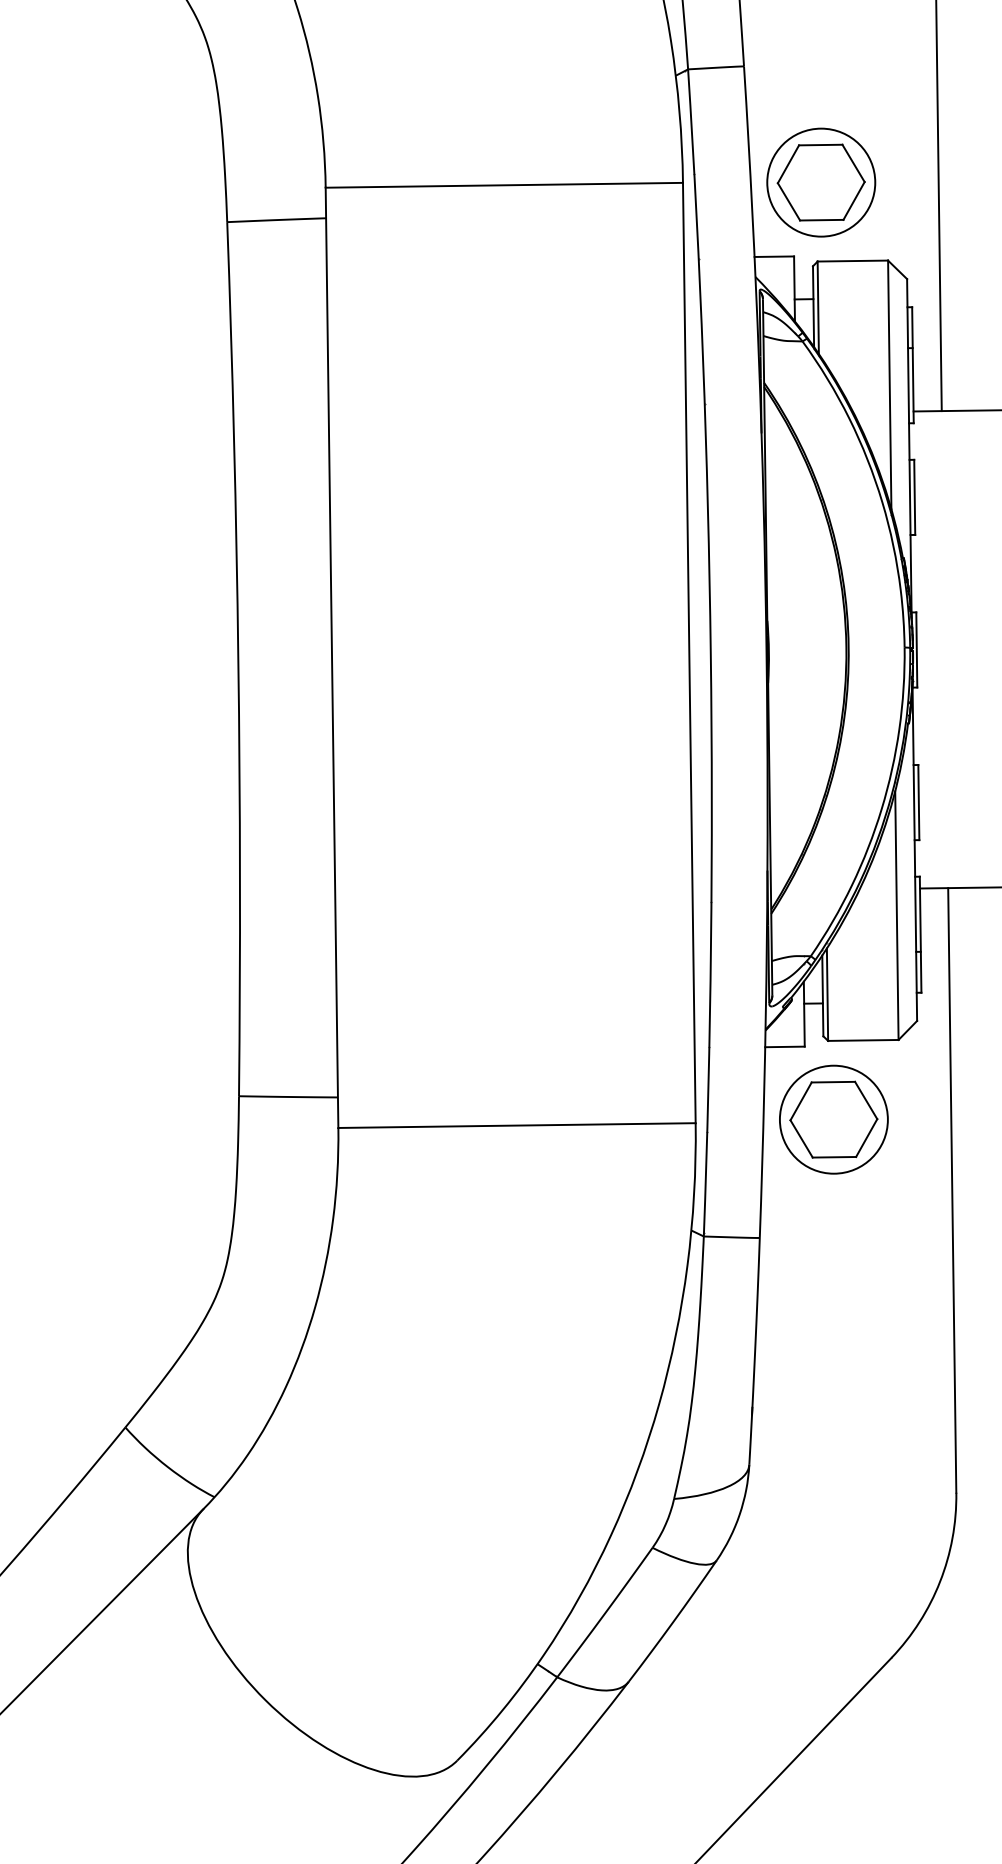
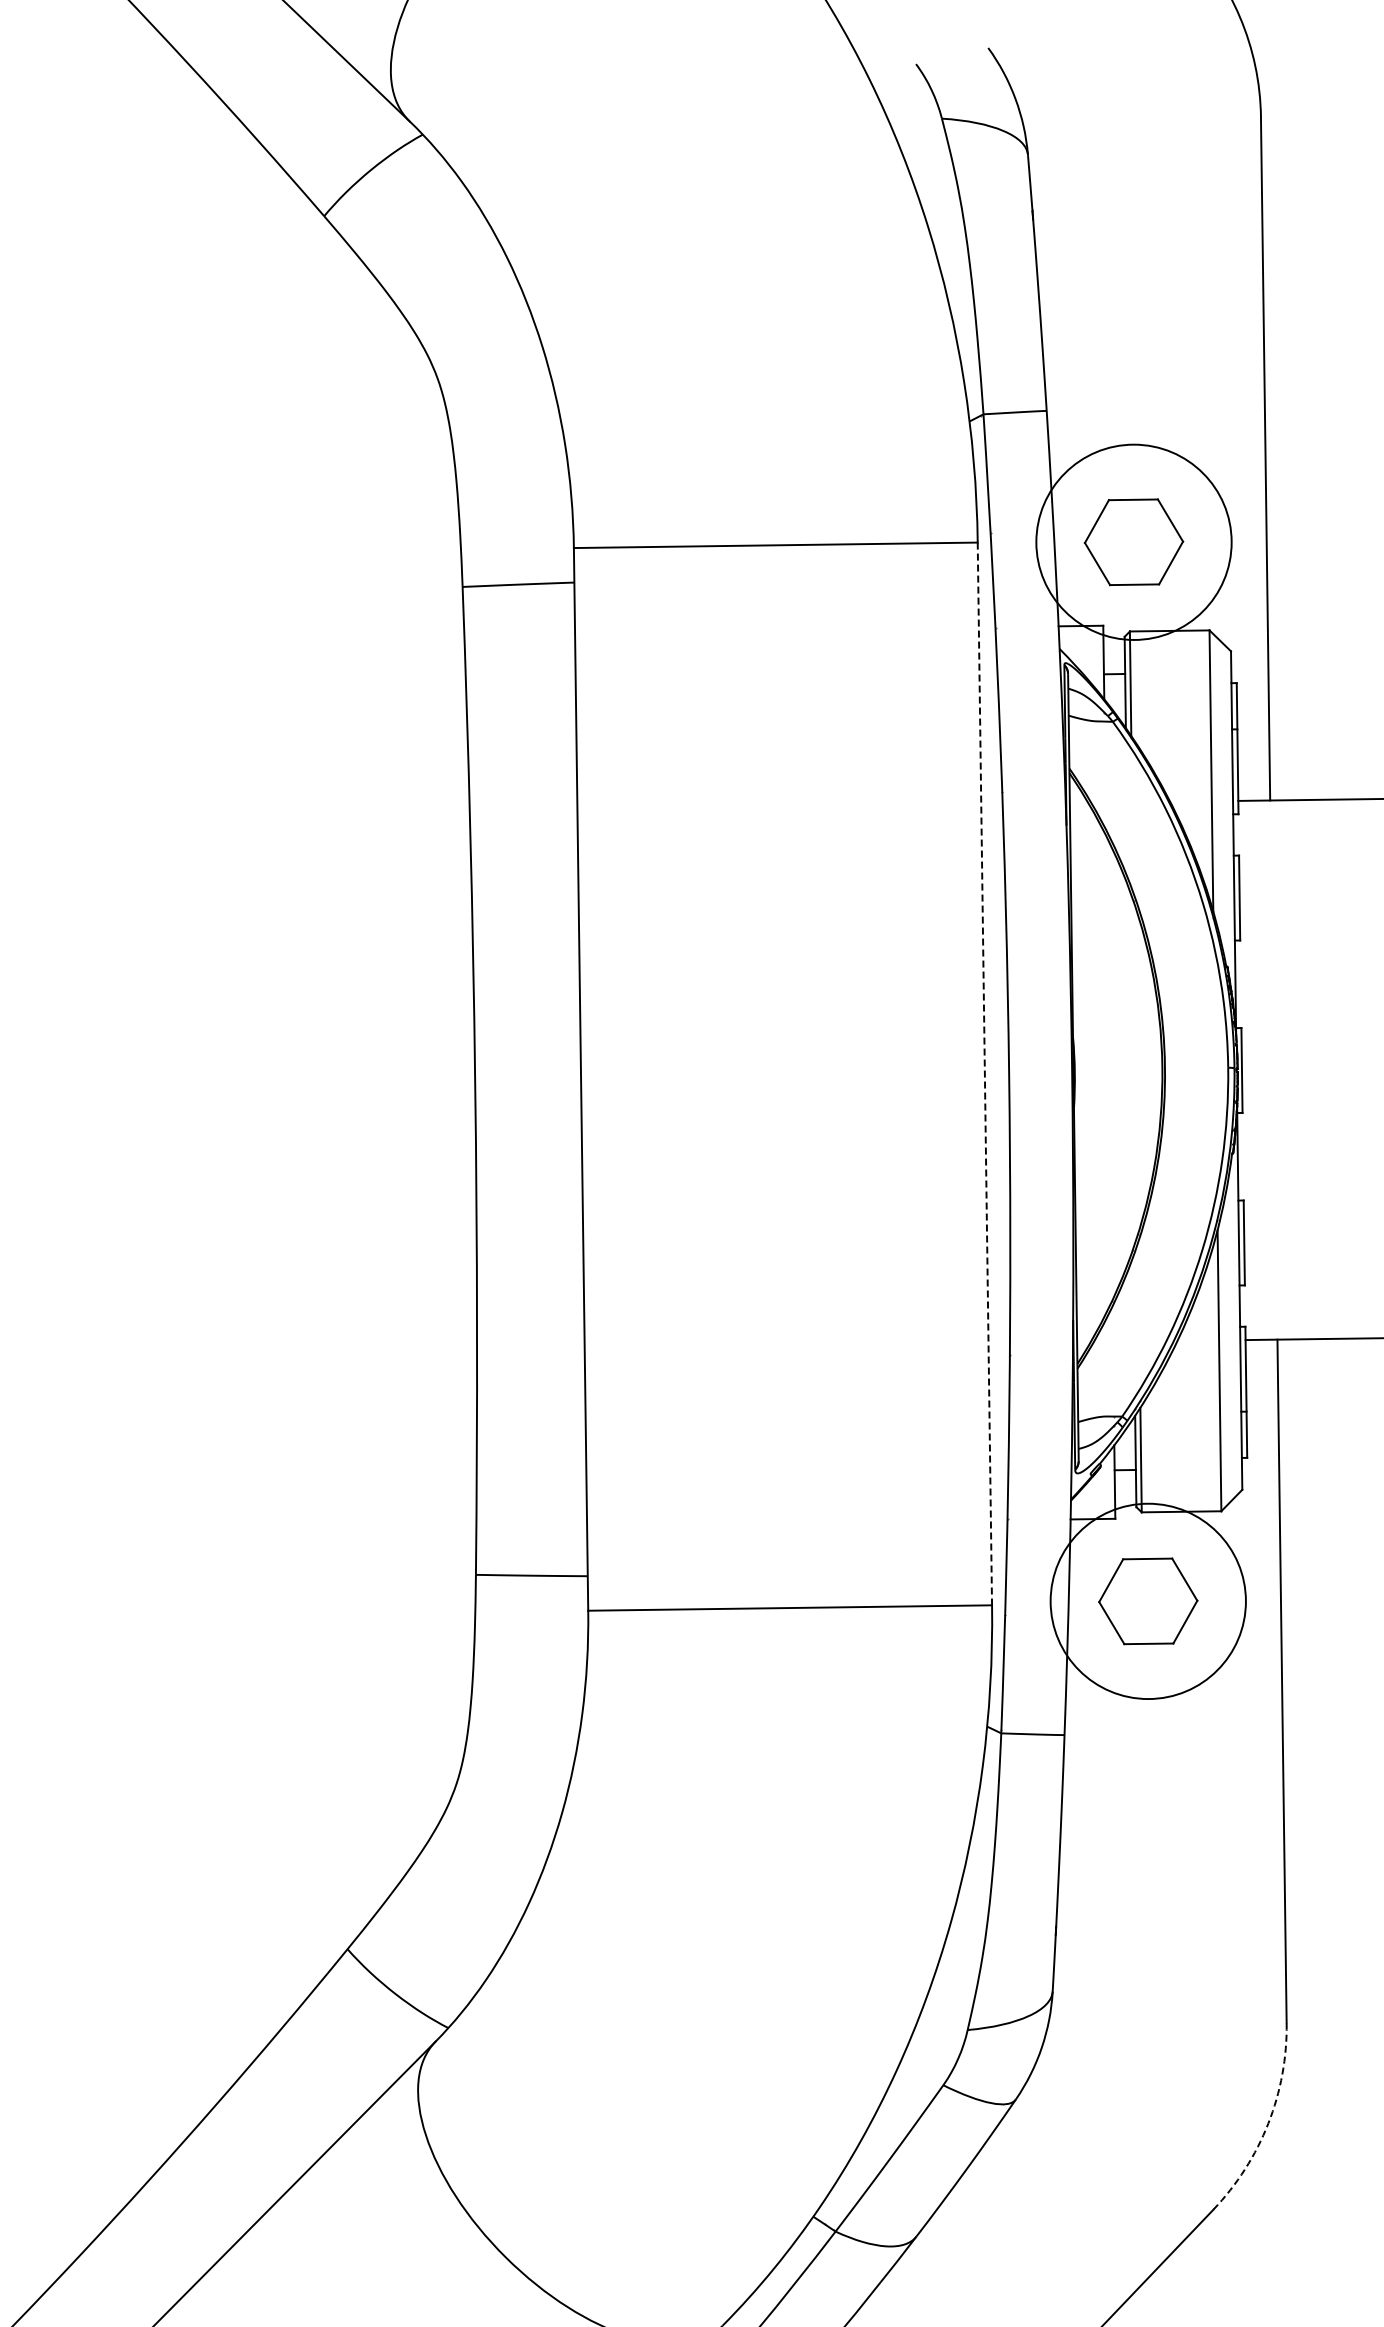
circle: (820, 182) -> (1133, 542), size x1.6
line: (688, 653) -> (984, 1074), solid -> dashed
circle: (834, 1119) -> (1148, 1601), size x1.6
arc: (940, 1581) -> (1268, 2123), solid -> dashed

